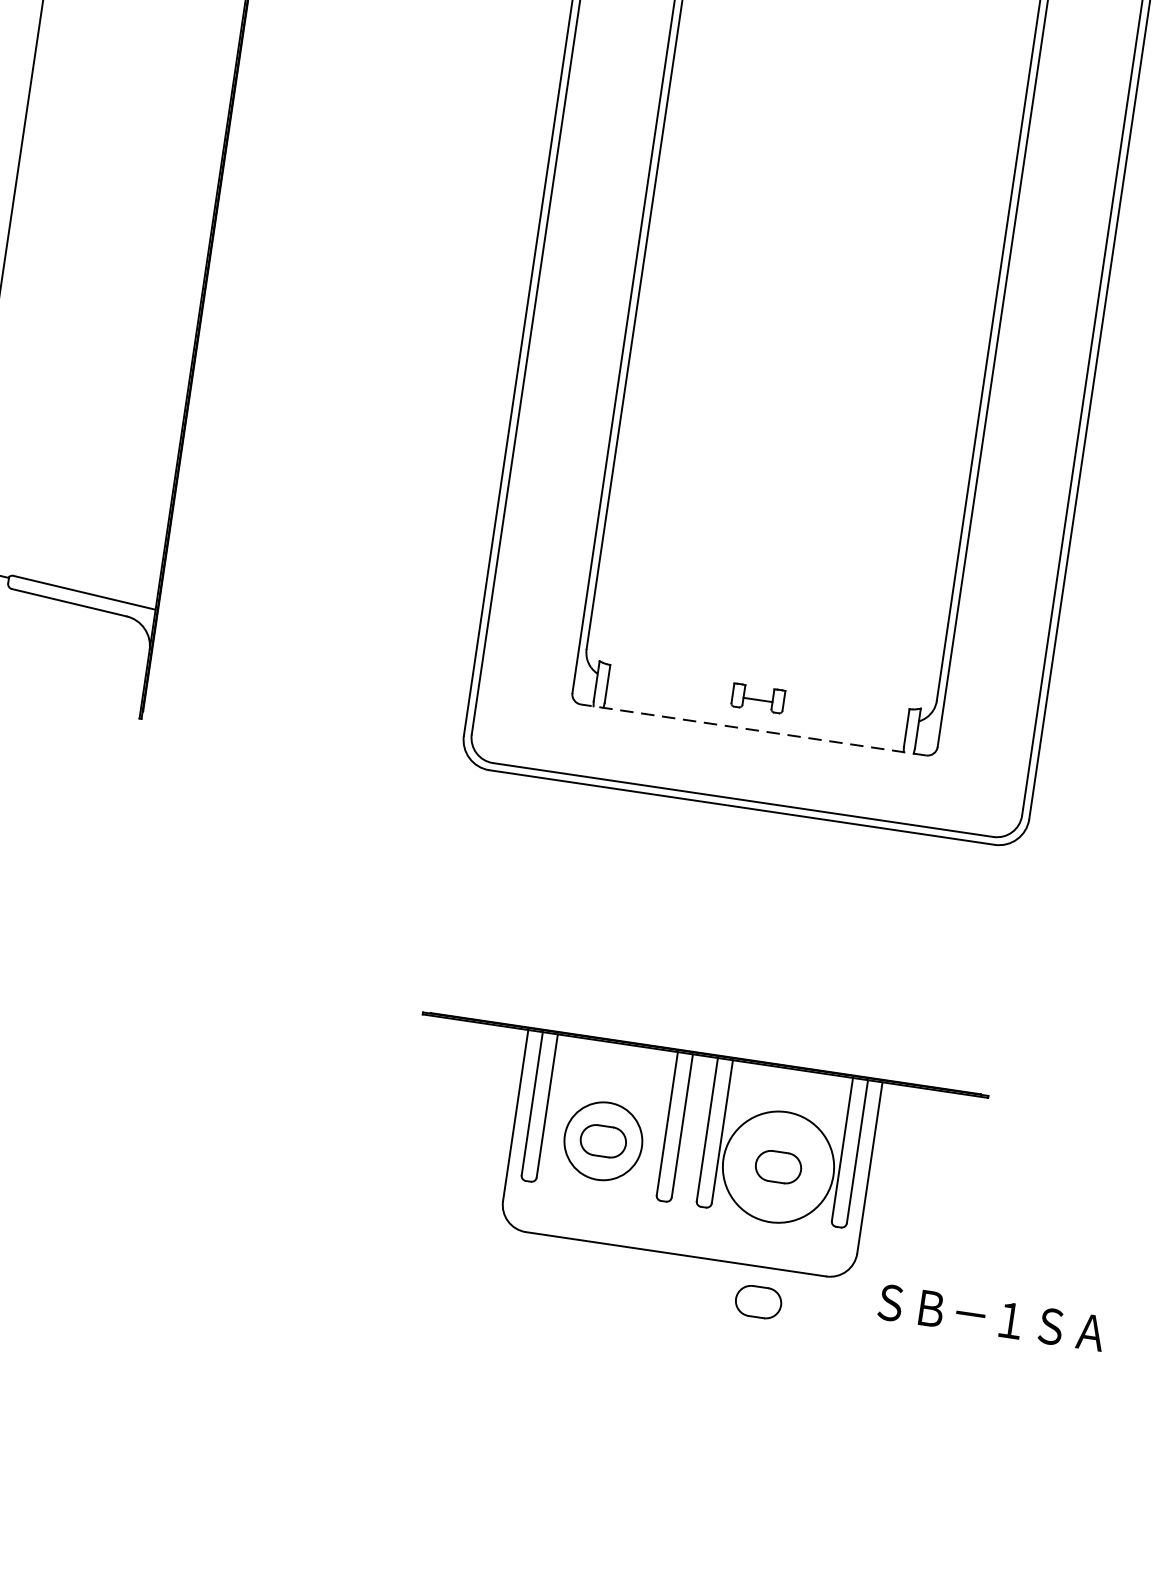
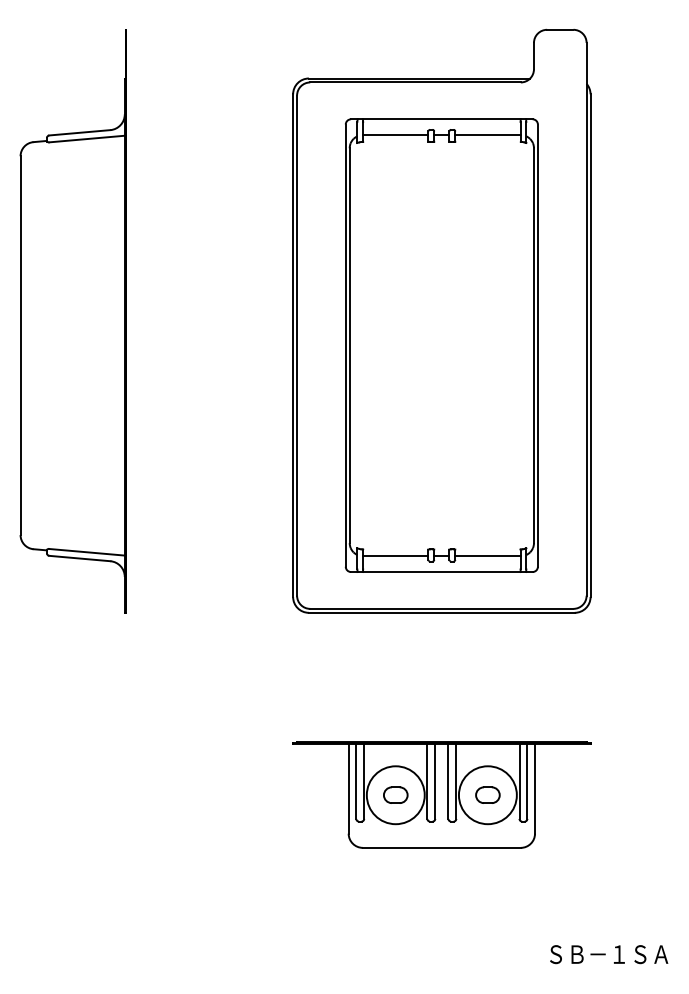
line: (669, 687) -> (395, 556), added
line: (844, 713) -> (487, 556), added
line: (752, 730) -> (441, 572), dashed -> solid
circle: (602, 1141) -> (395, 795), size x1.43
part: (758, 1300) -> (487, 865), removed
text: (992, 1317) -> (609, 954), moved

